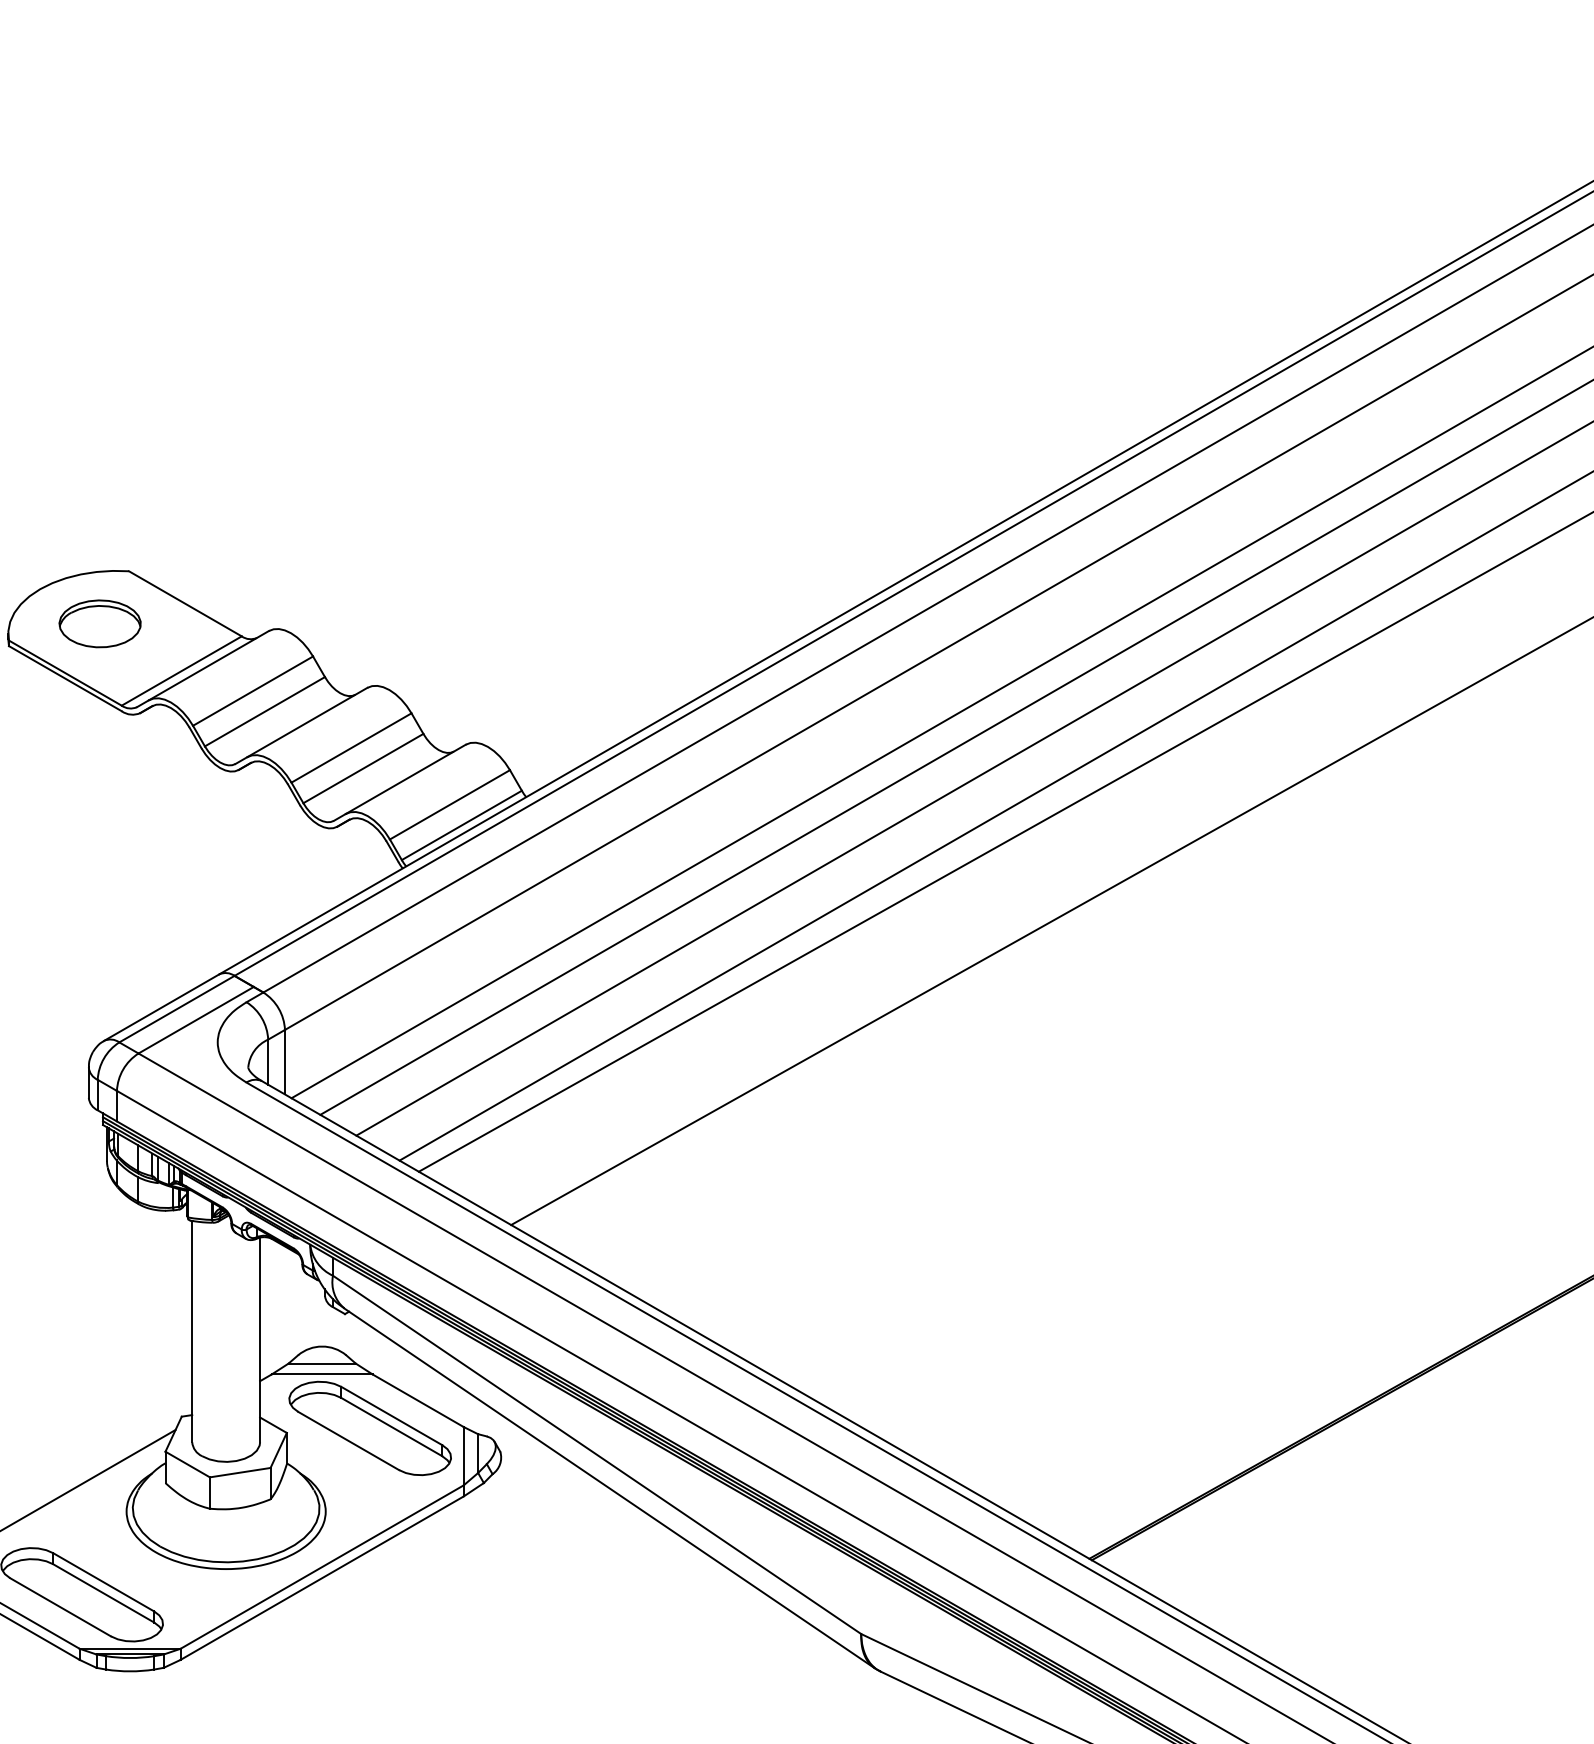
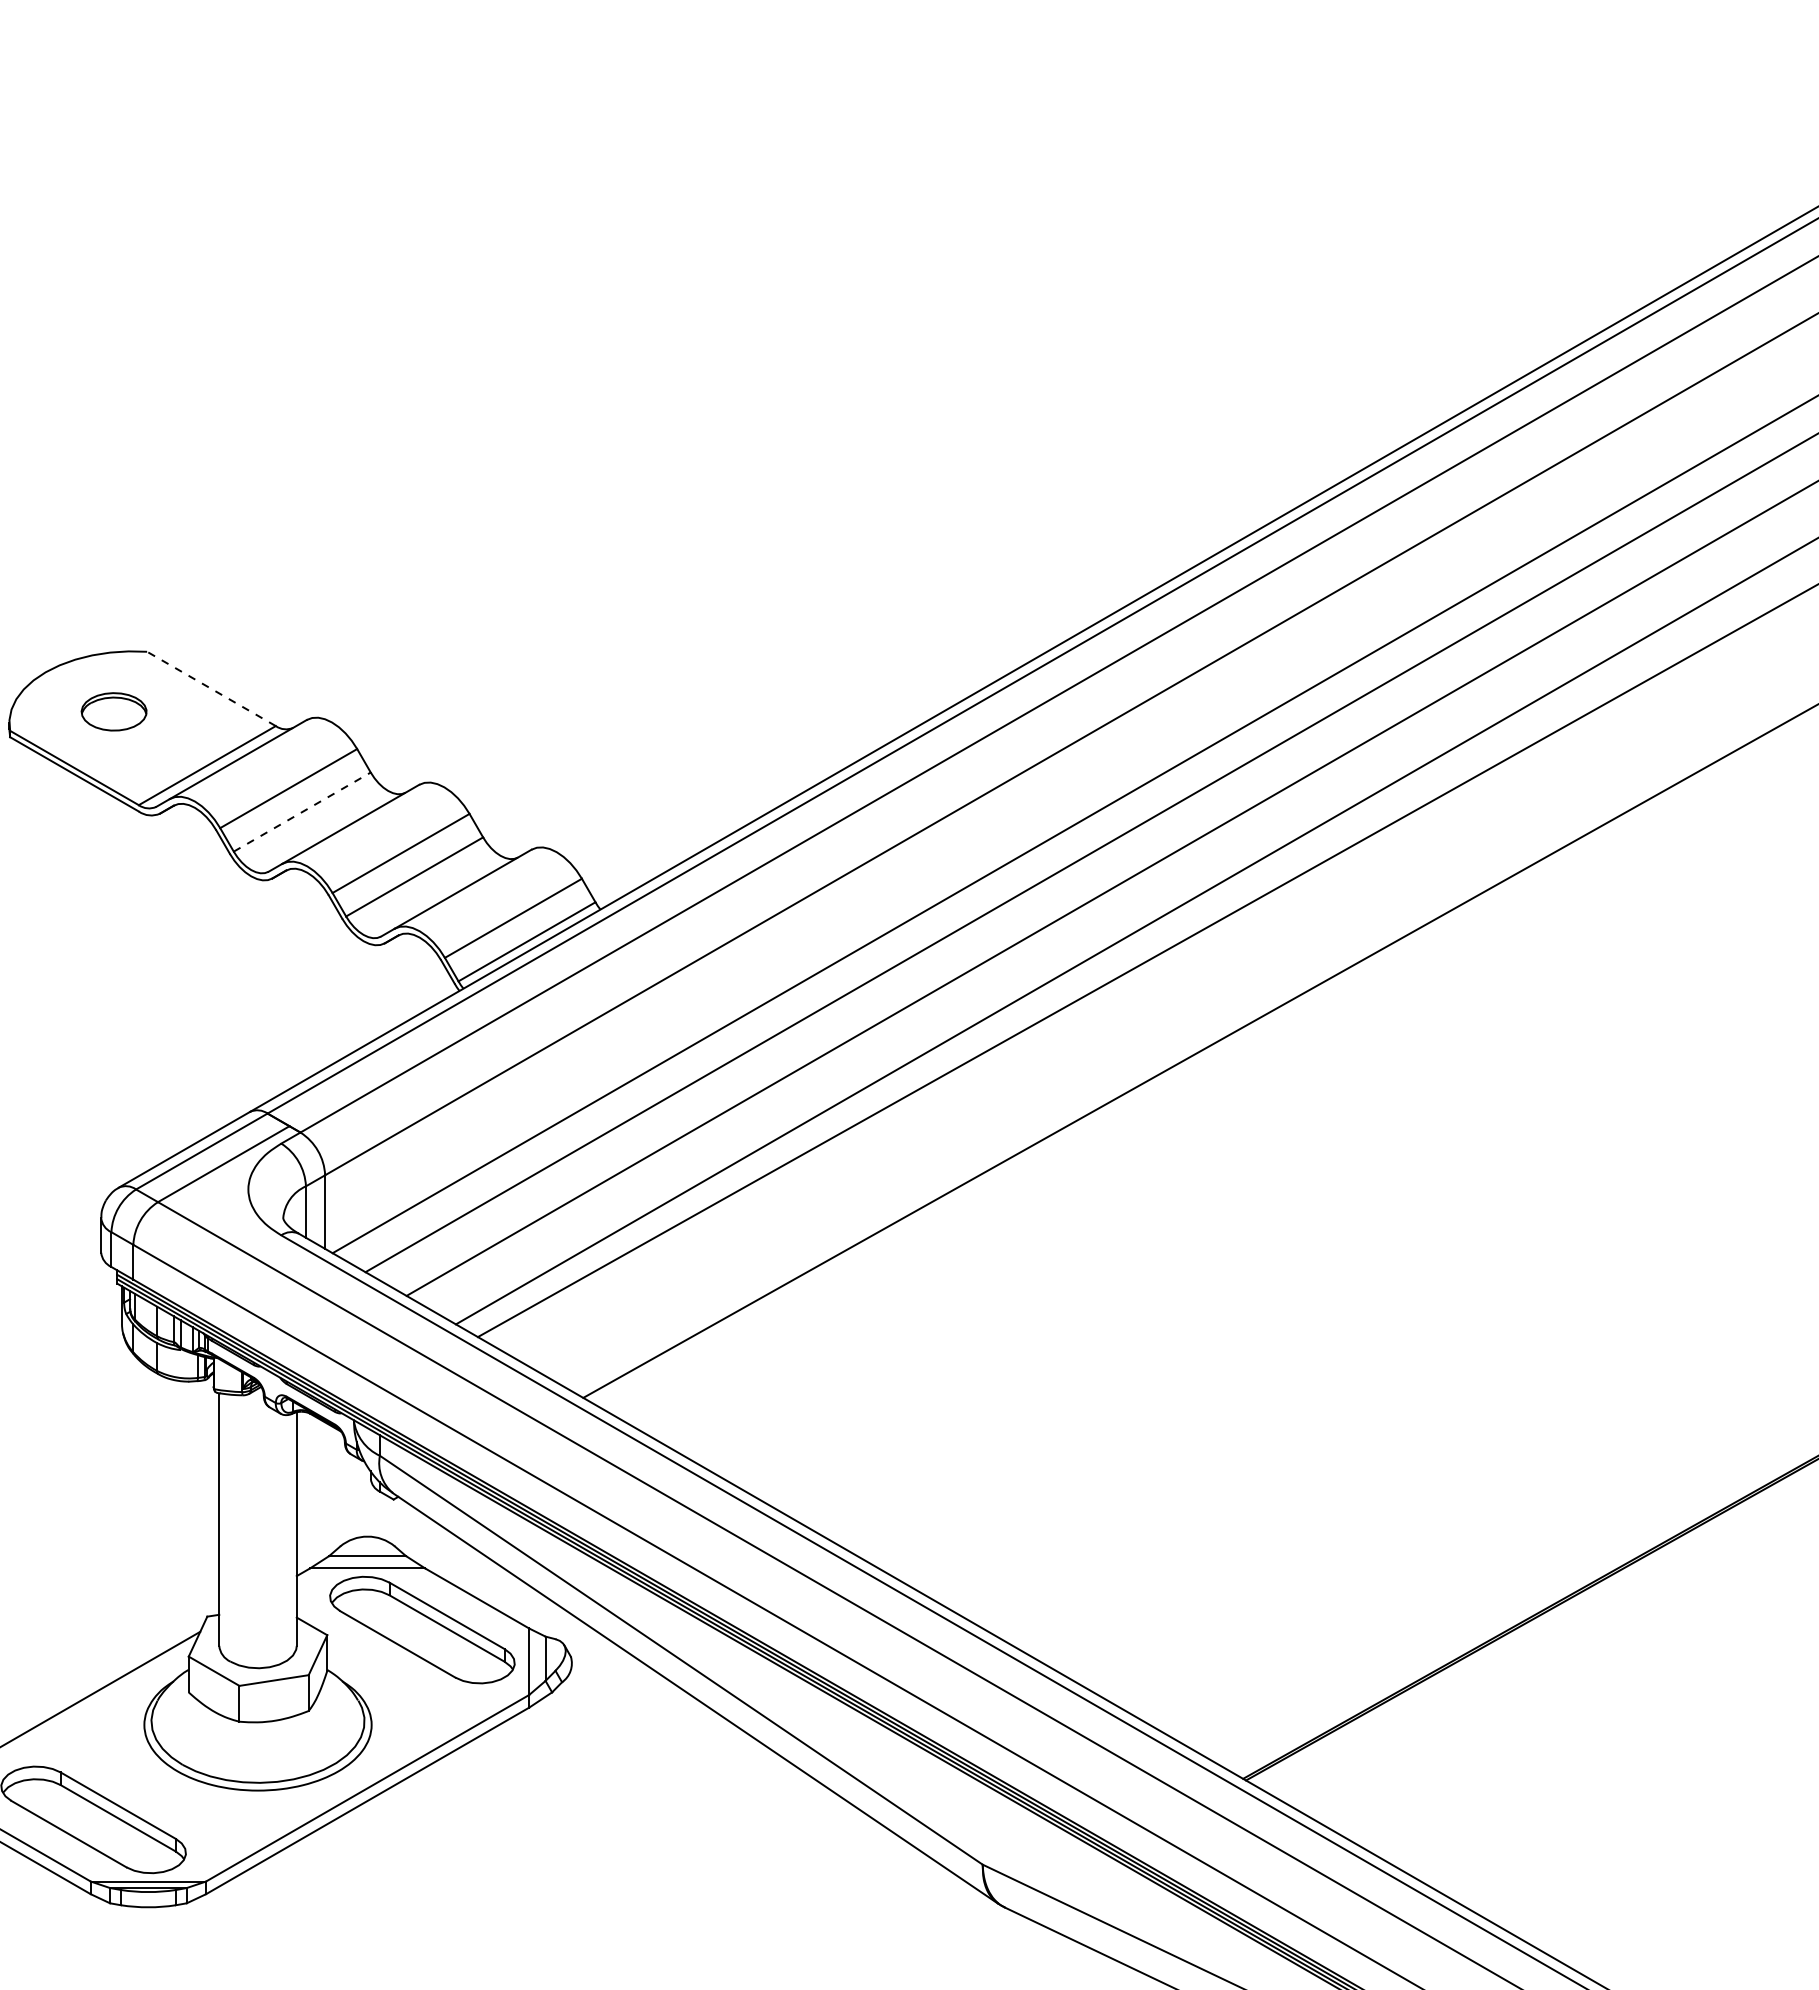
line: (185, 603) -> (211, 688), solid -> dashed
part: (99, 623) -> (113, 711), size x0.7
line: (265, 711) -> (302, 811), solid -> dashed

